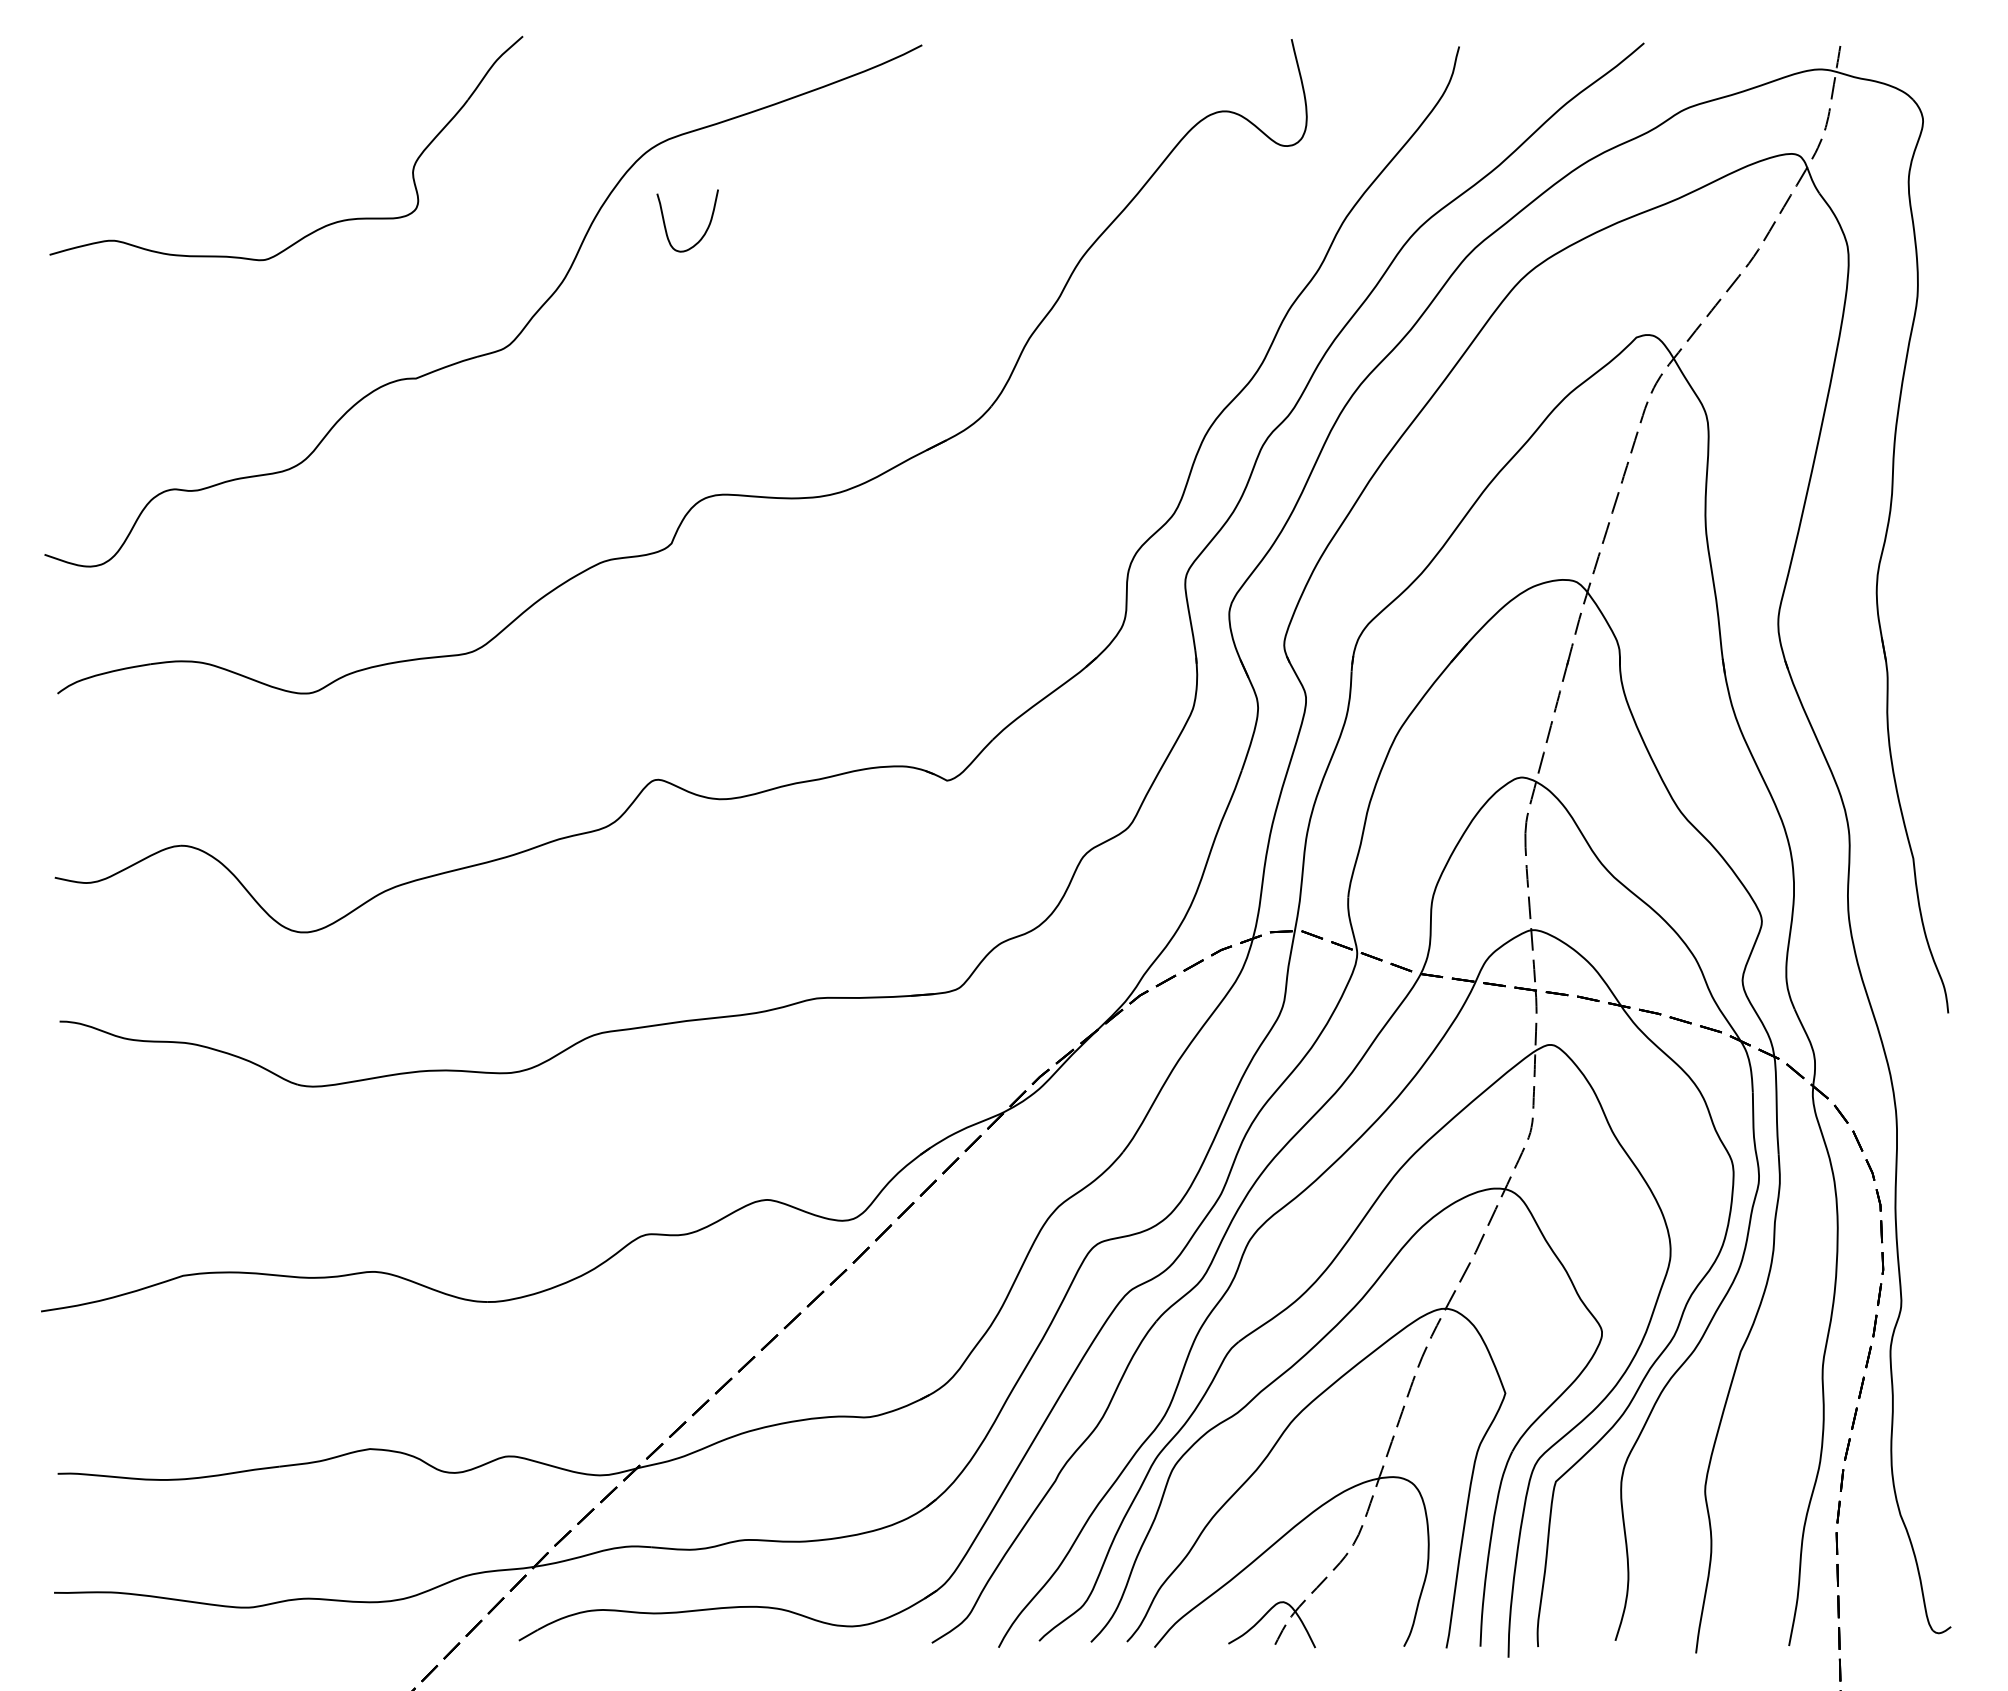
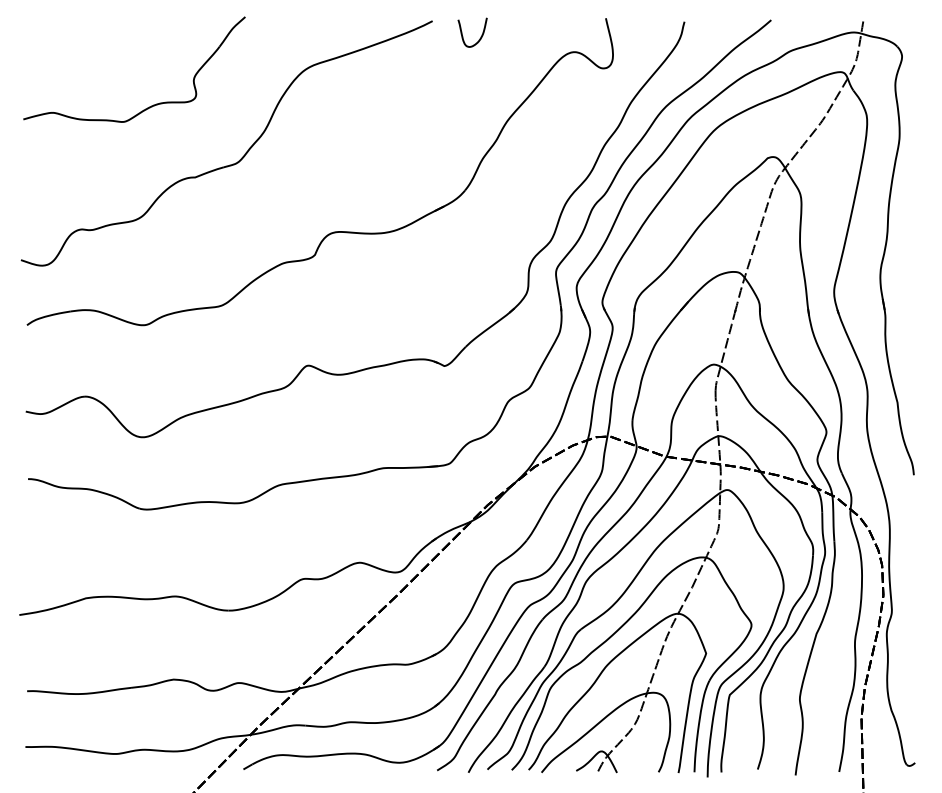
curve: (704, 229) -> (480, 36), moved

